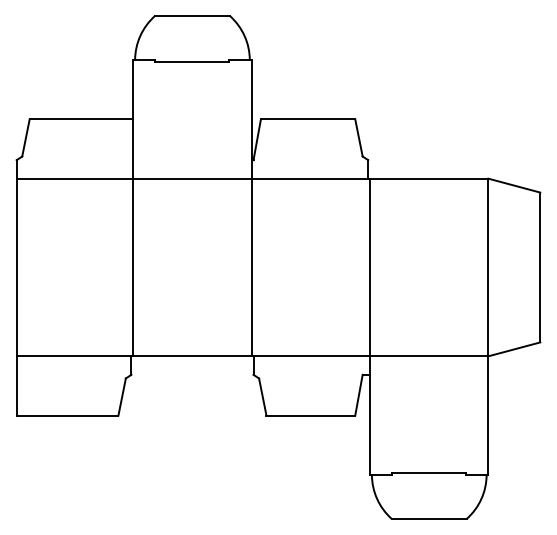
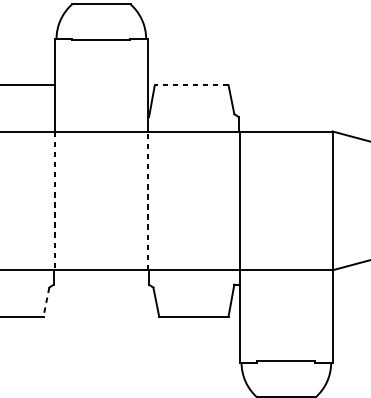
line: (307, 119) -> (191, 85), solid -> dashed
line: (133, 267) -> (55, 200), solid -> dashed
line: (251, 267) -> (147, 200), solid -> dashed
line: (122, 397) -> (46, 302), solid -> dashed

